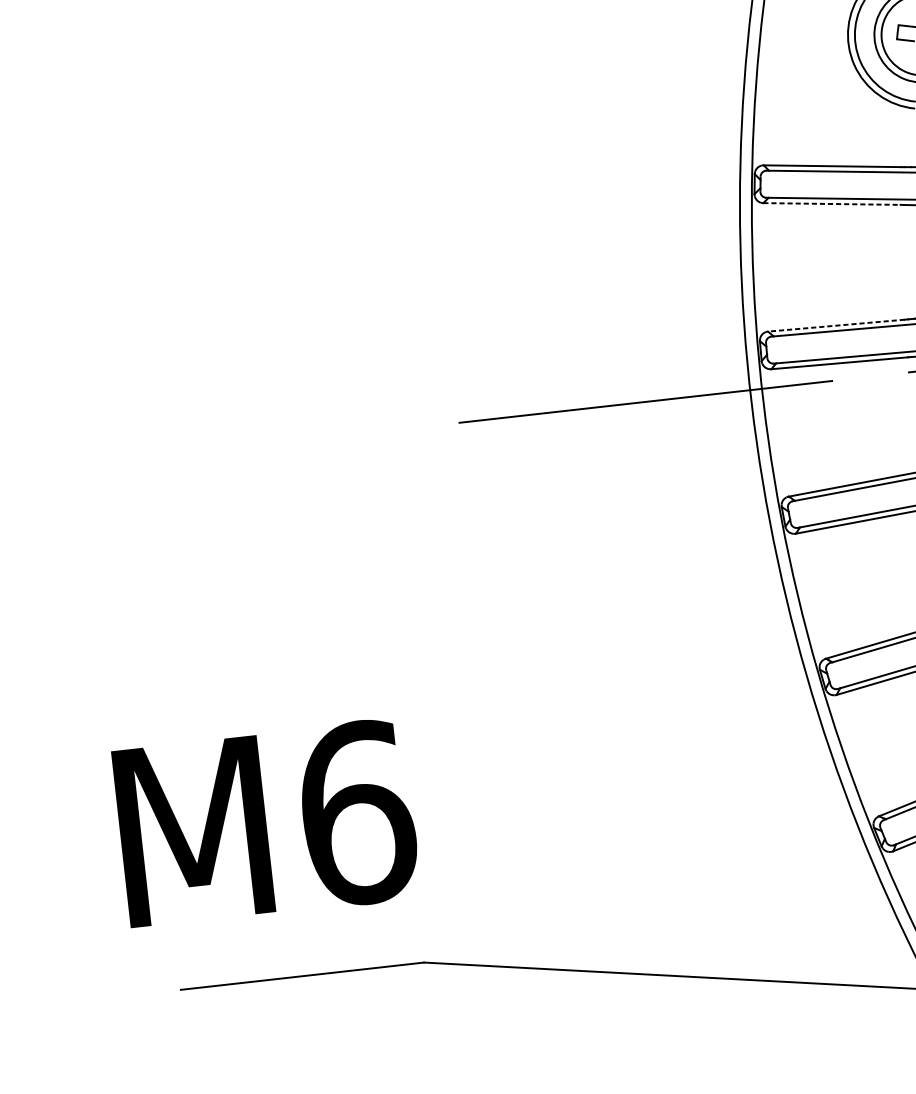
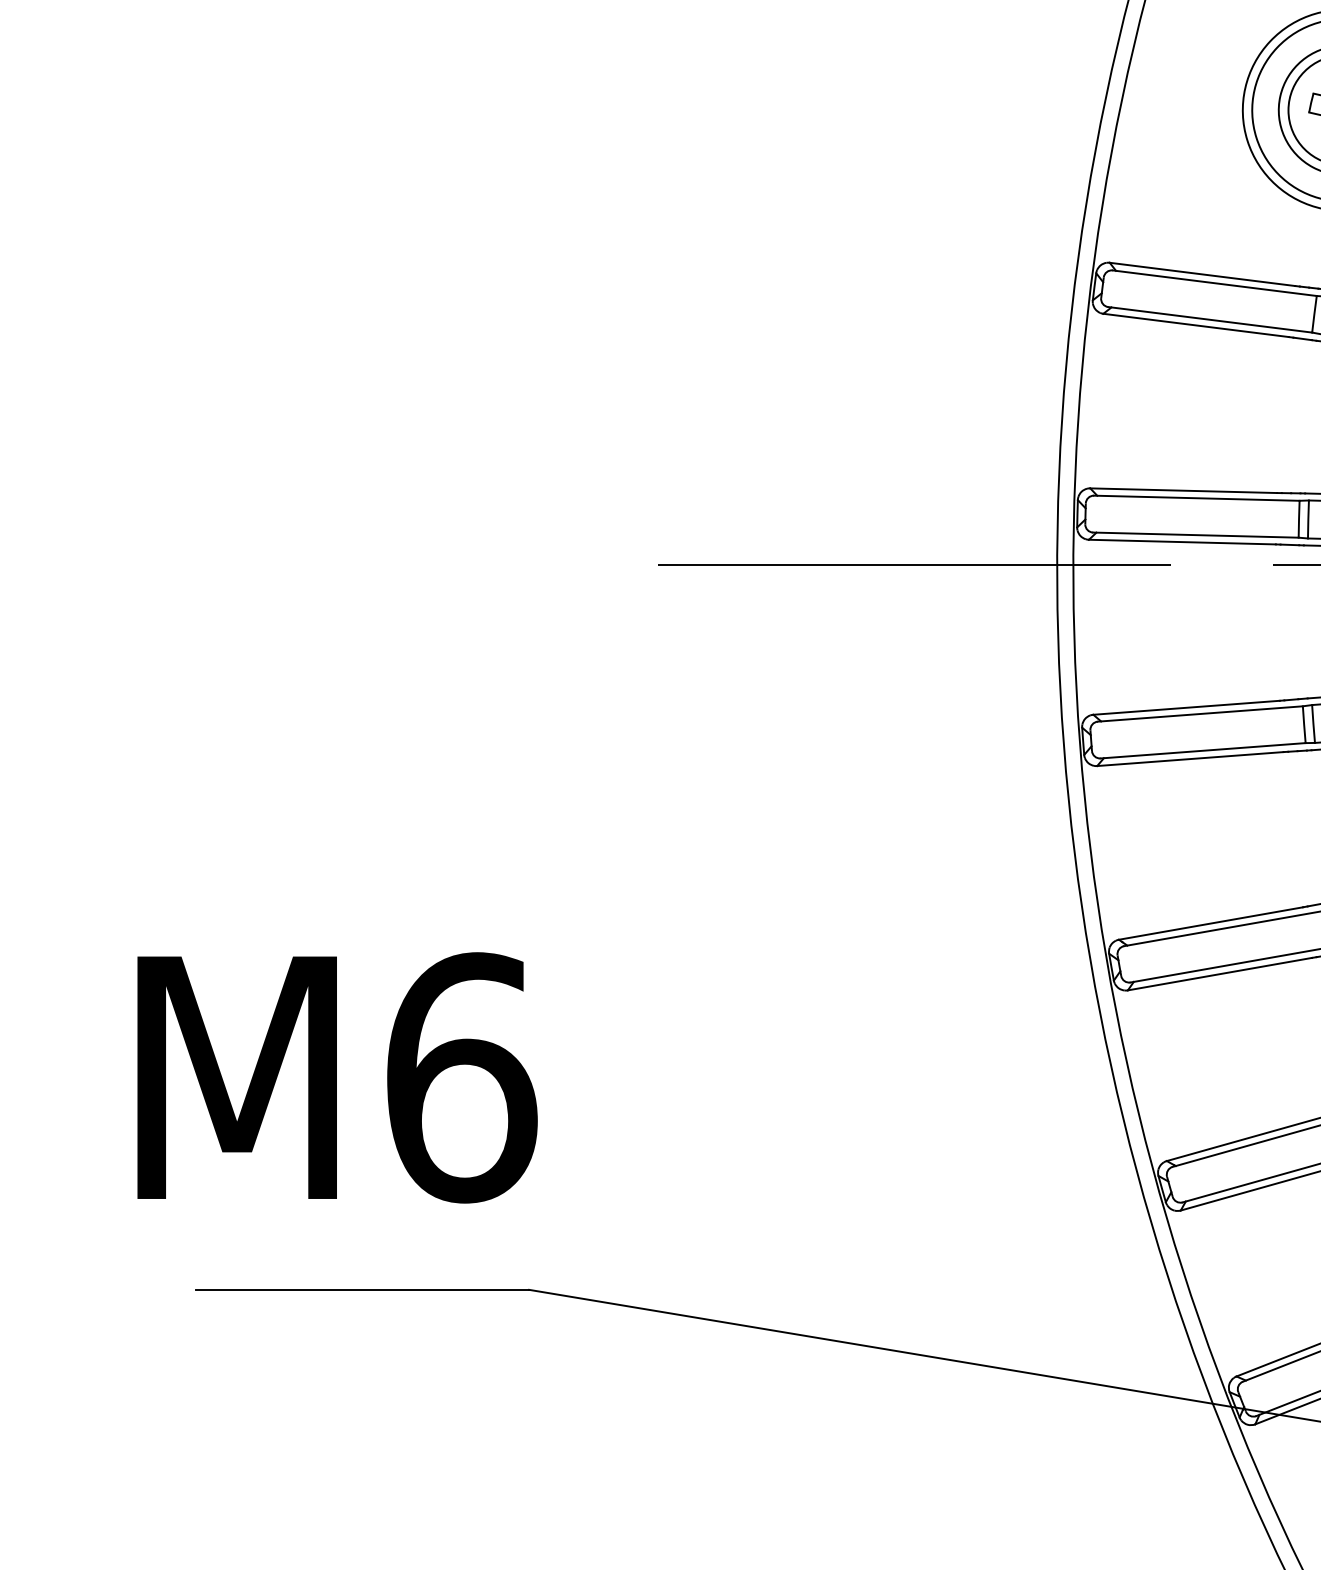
line: (832, 204) -> (1196, 325), dashed -> solid
line: (836, 325) -> (1183, 490), dashed -> solid

